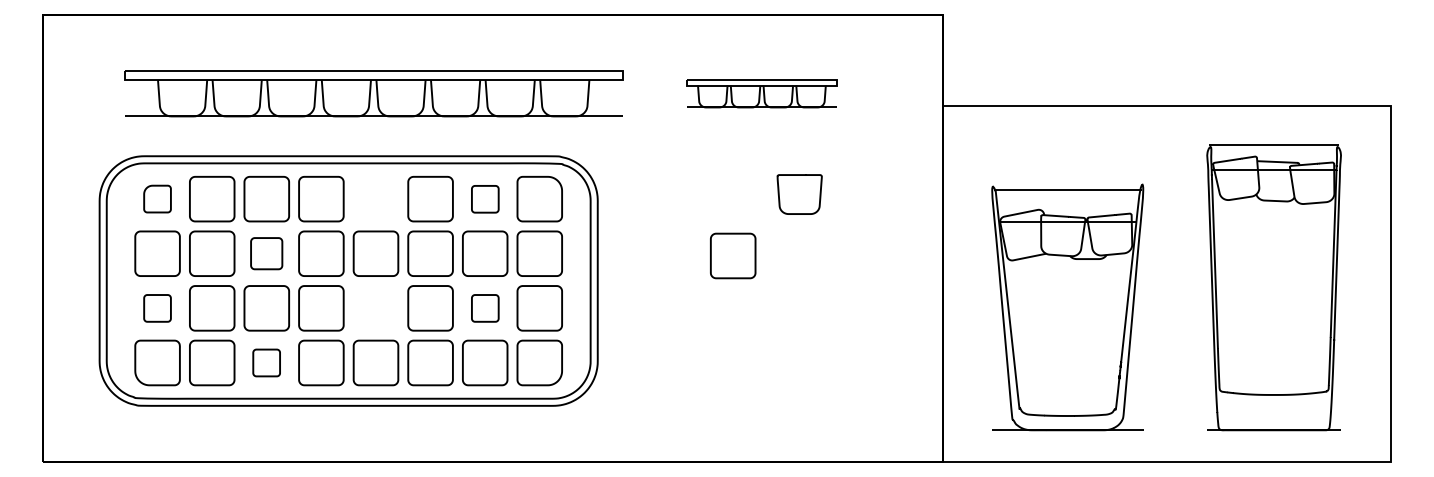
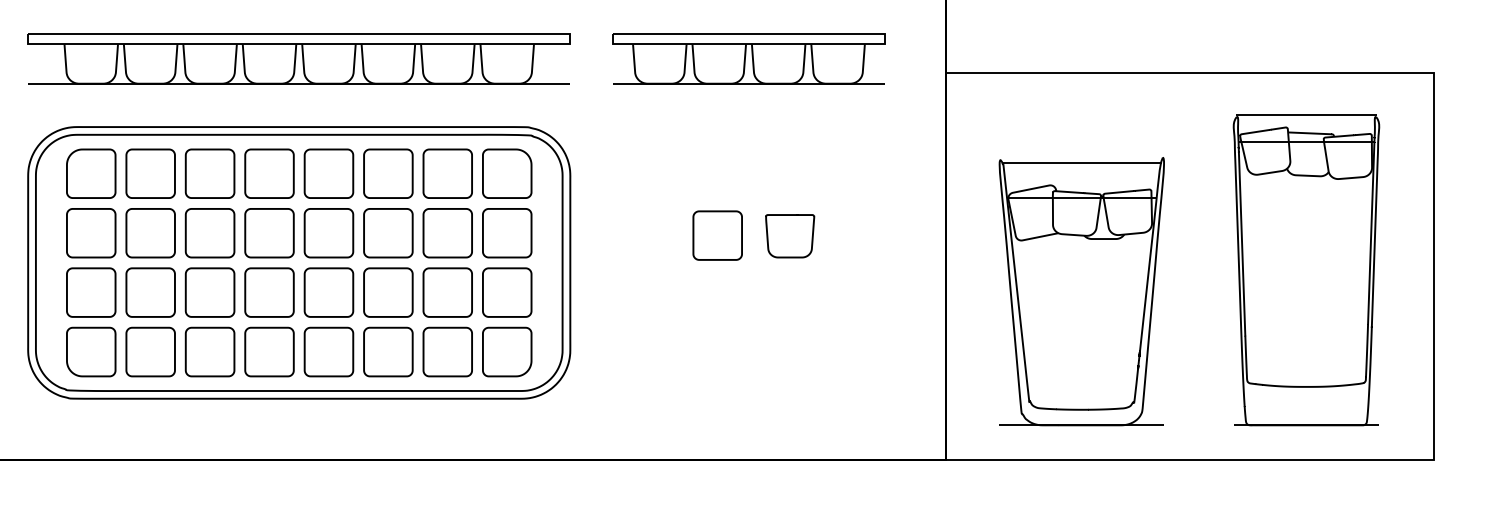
part: (373, 93) -> (299, 58), moved
part: (761, 93) -> (748, 58), size x1.67
part: (799, 194) -> (789, 236), moved
part: (157, 198) -> (91, 173), size x1.67
part: (375, 199) -> (328, 174), added
part: (485, 199) -> (448, 174), size x1.67
part: (266, 253) -> (209, 232), size x1.43
part: (157, 308) -> (91, 292), size x1.67
part: (375, 308) -> (328, 292), added
part: (485, 308) -> (448, 292), size x1.67
part: (266, 362) -> (209, 351), size x1.67

